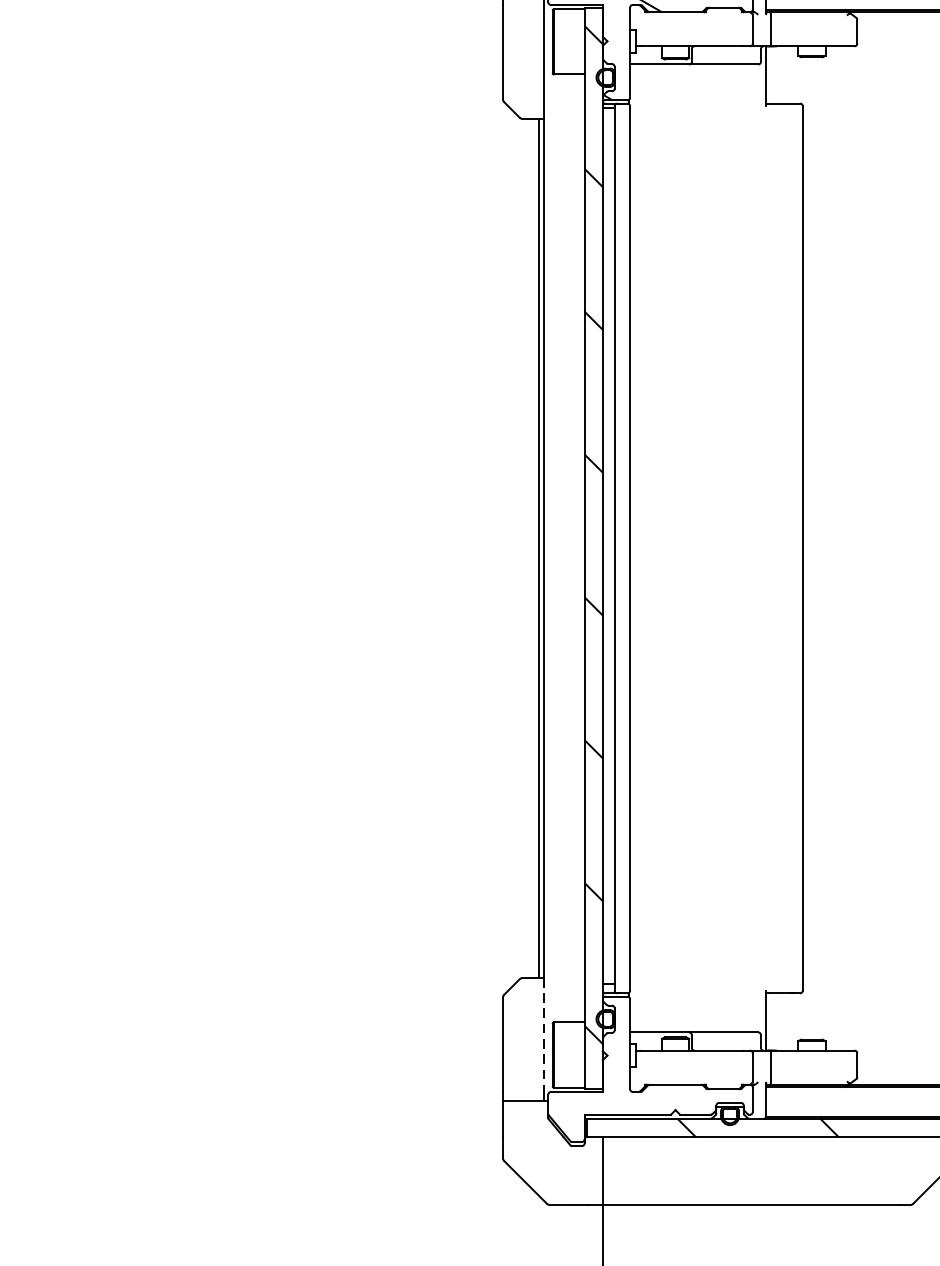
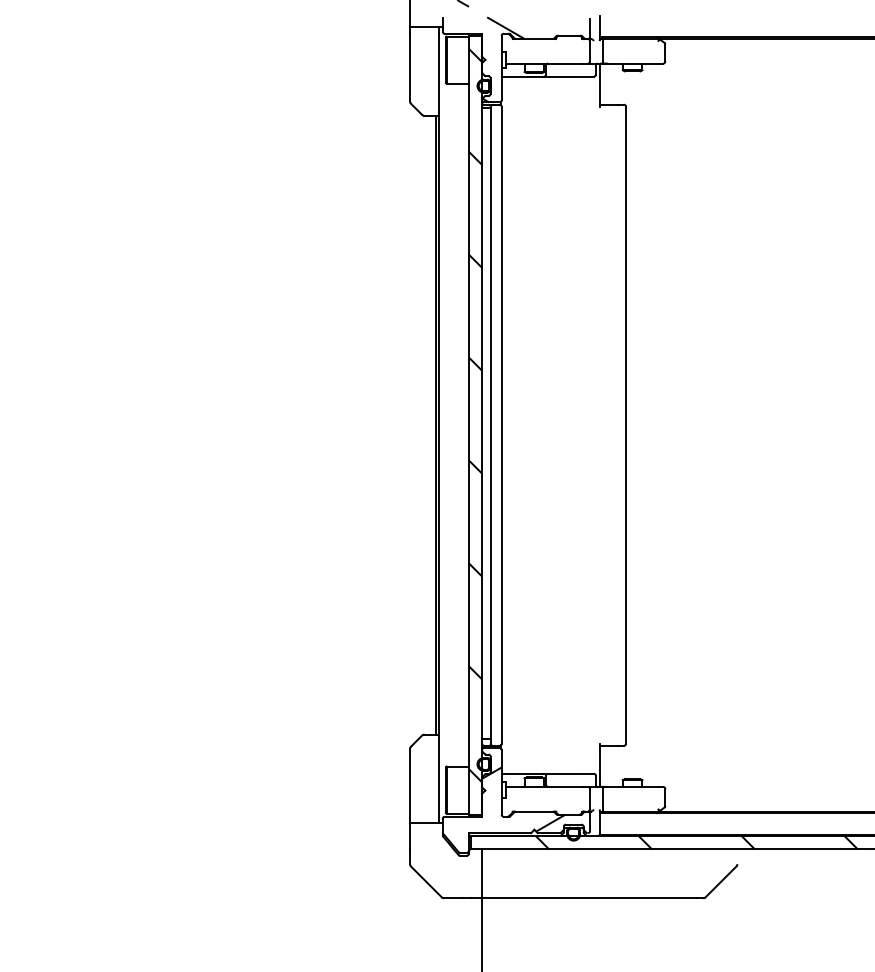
line: (543, 1034) -> (439, 775), dashed -> solid
hatch: (660, 1068) -> (523, 799), added

